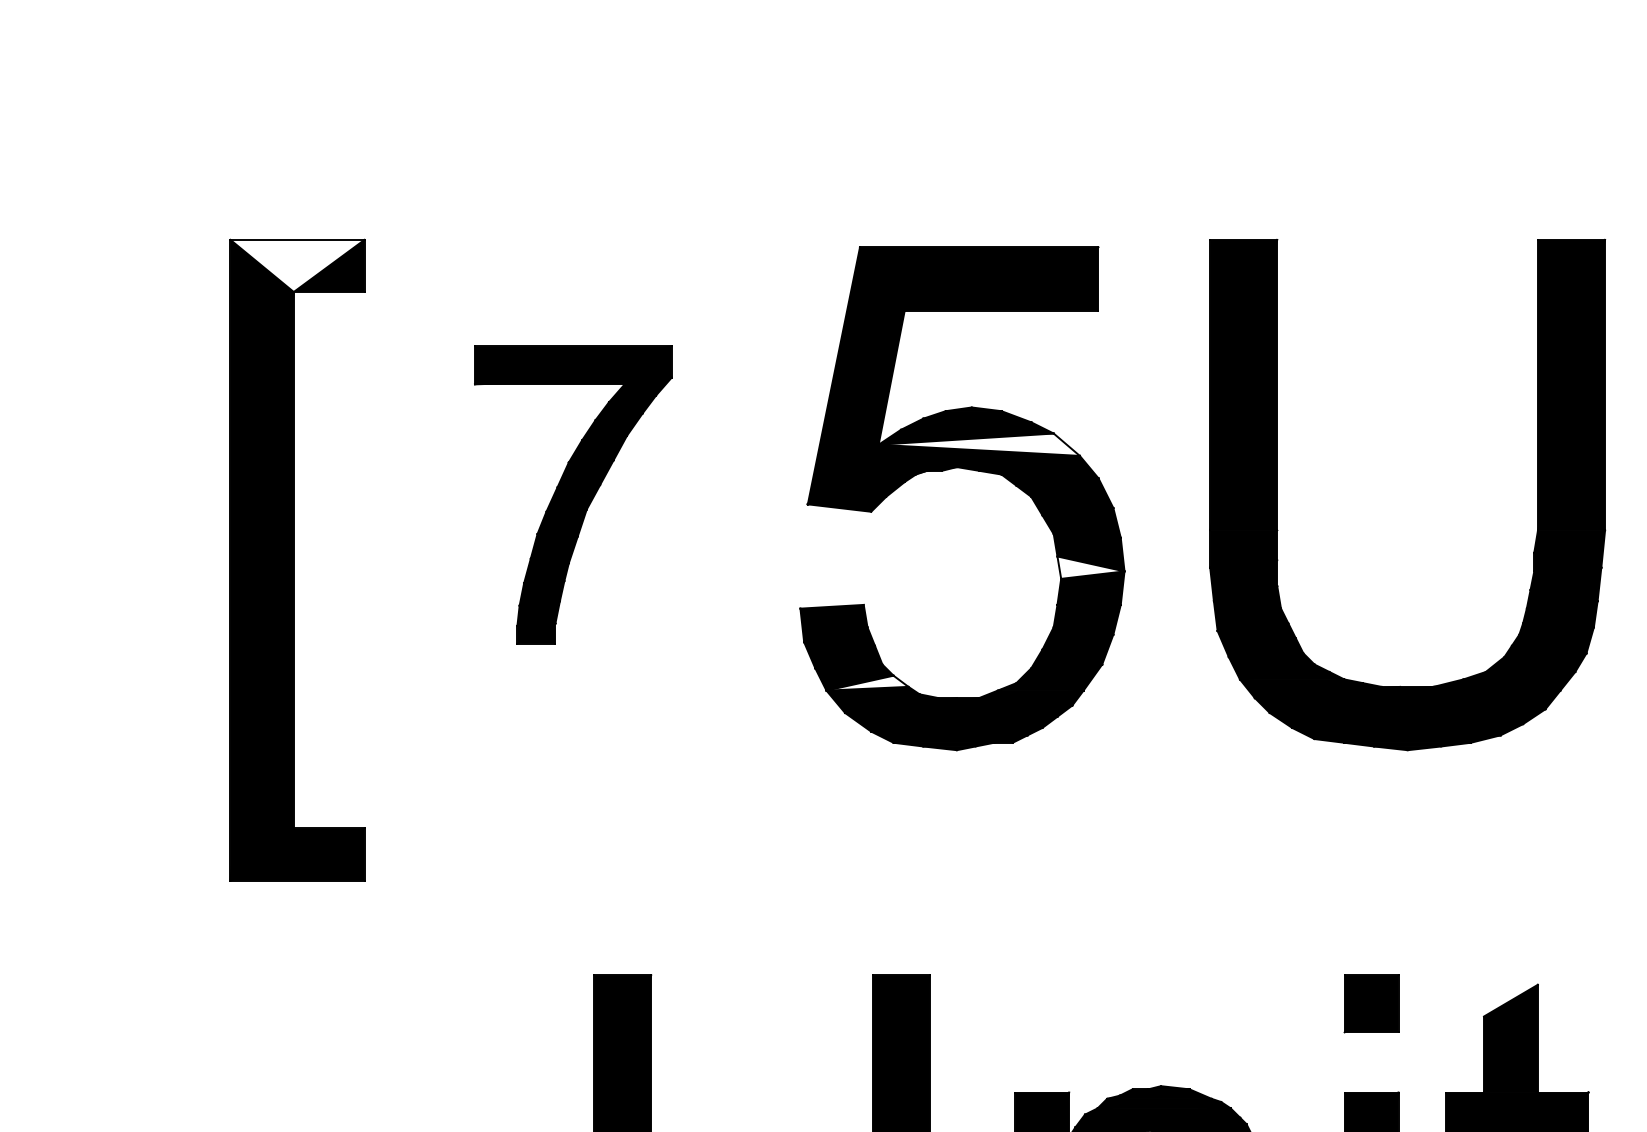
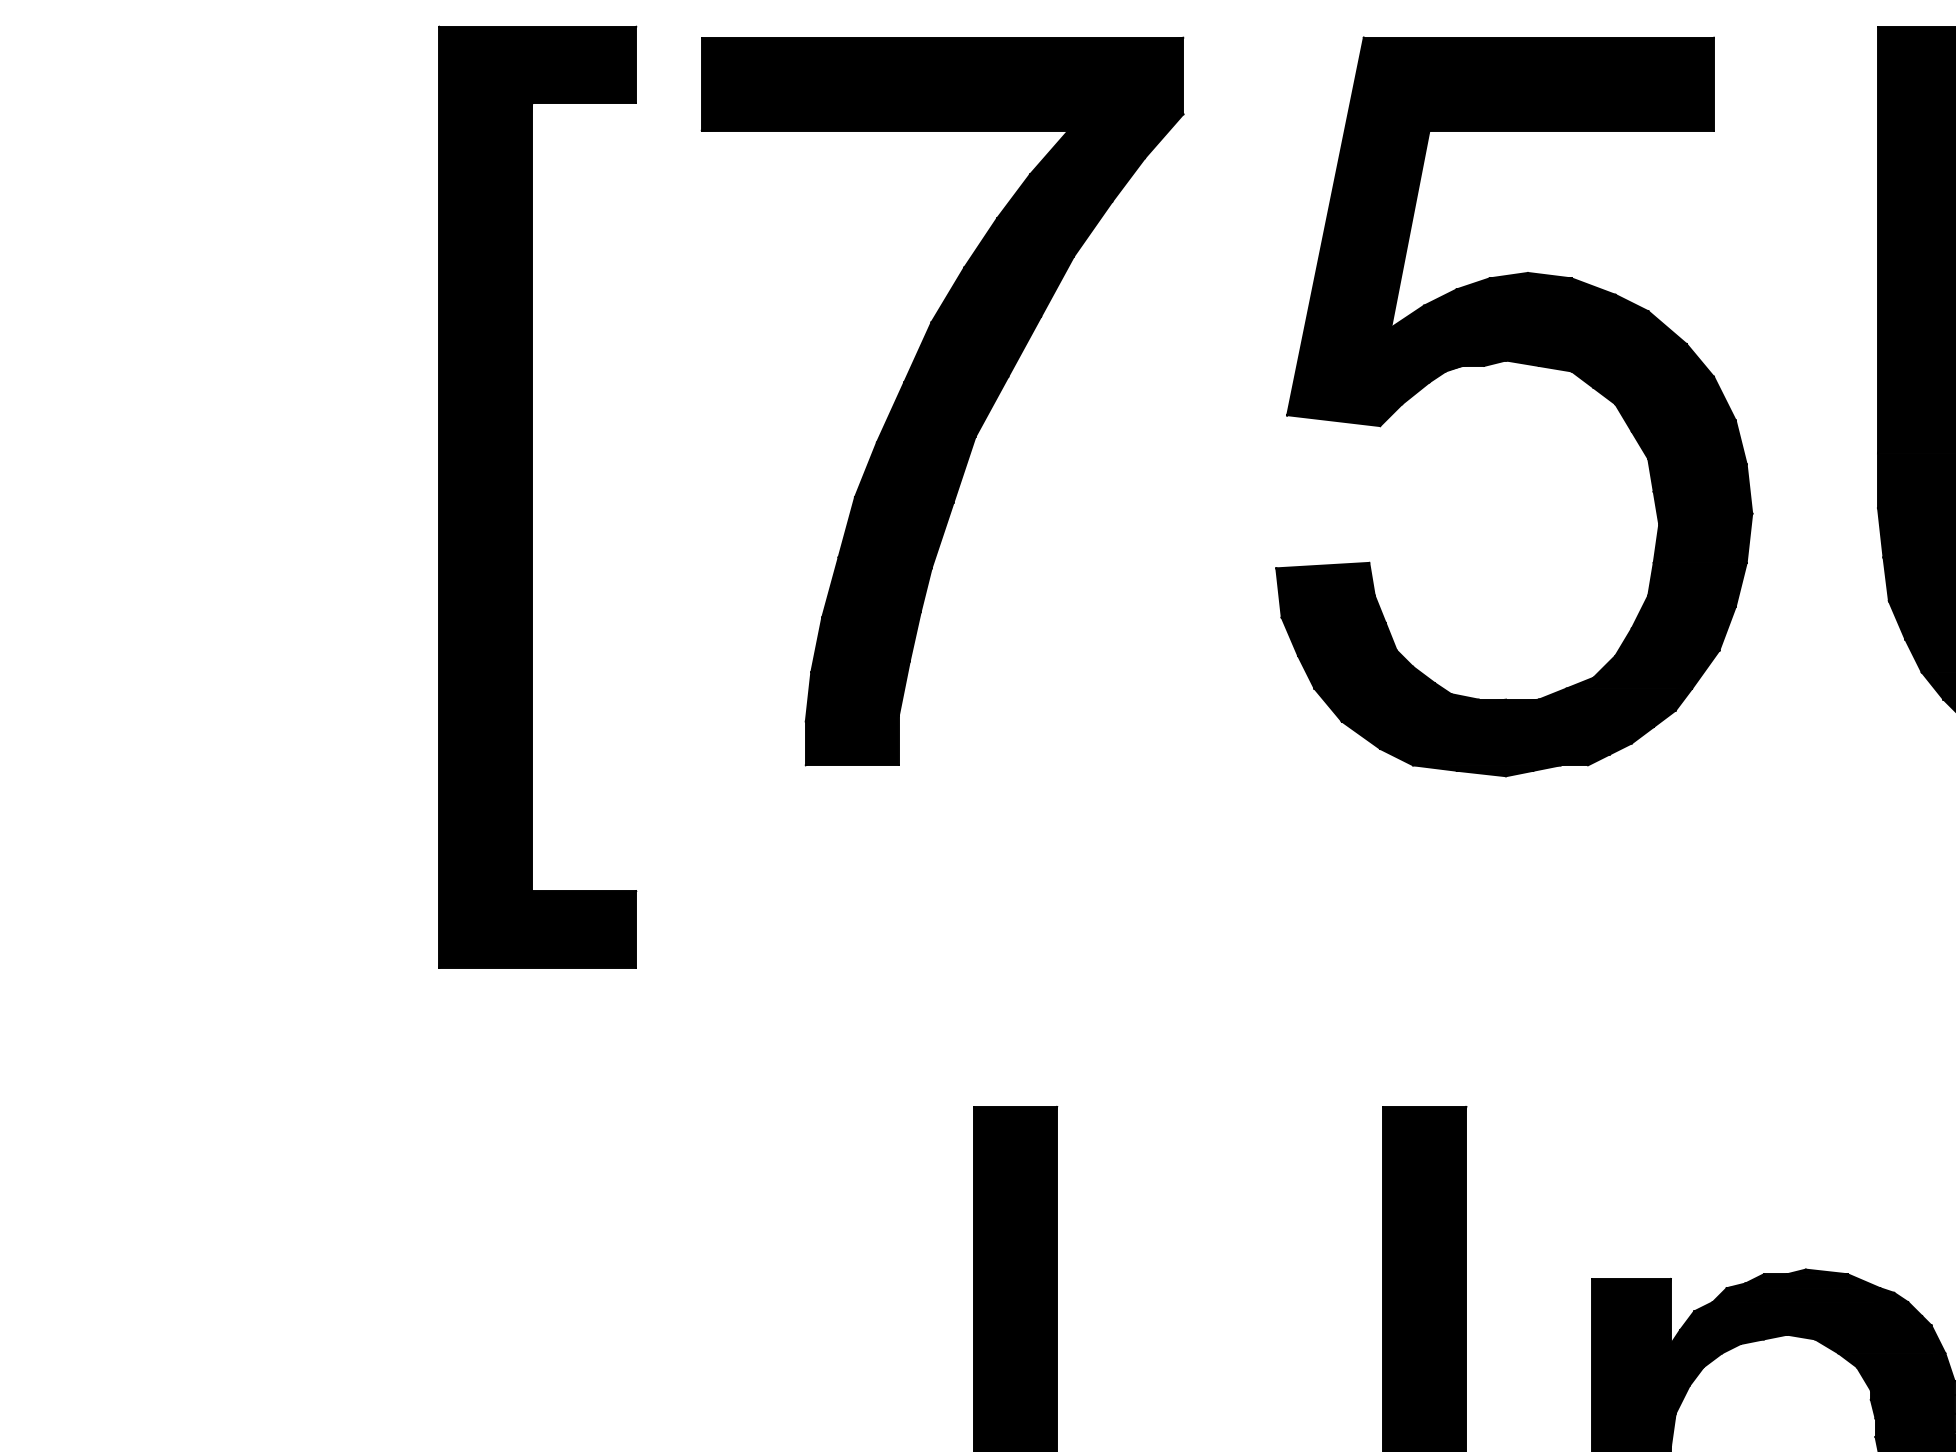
fill: (297, 265) -> (537, 64), added
fill: (978, 444) -> (1537, 327), added
part: (573, 494) -> (943, 400), size x1.67
fill: (1090, 567) -> (1702, 507), added
fill: (867, 682) -> (1374, 676), added

